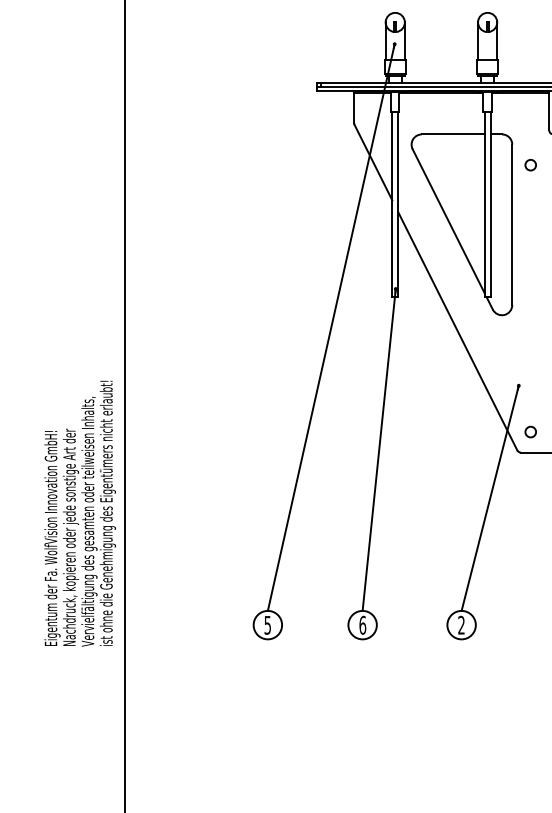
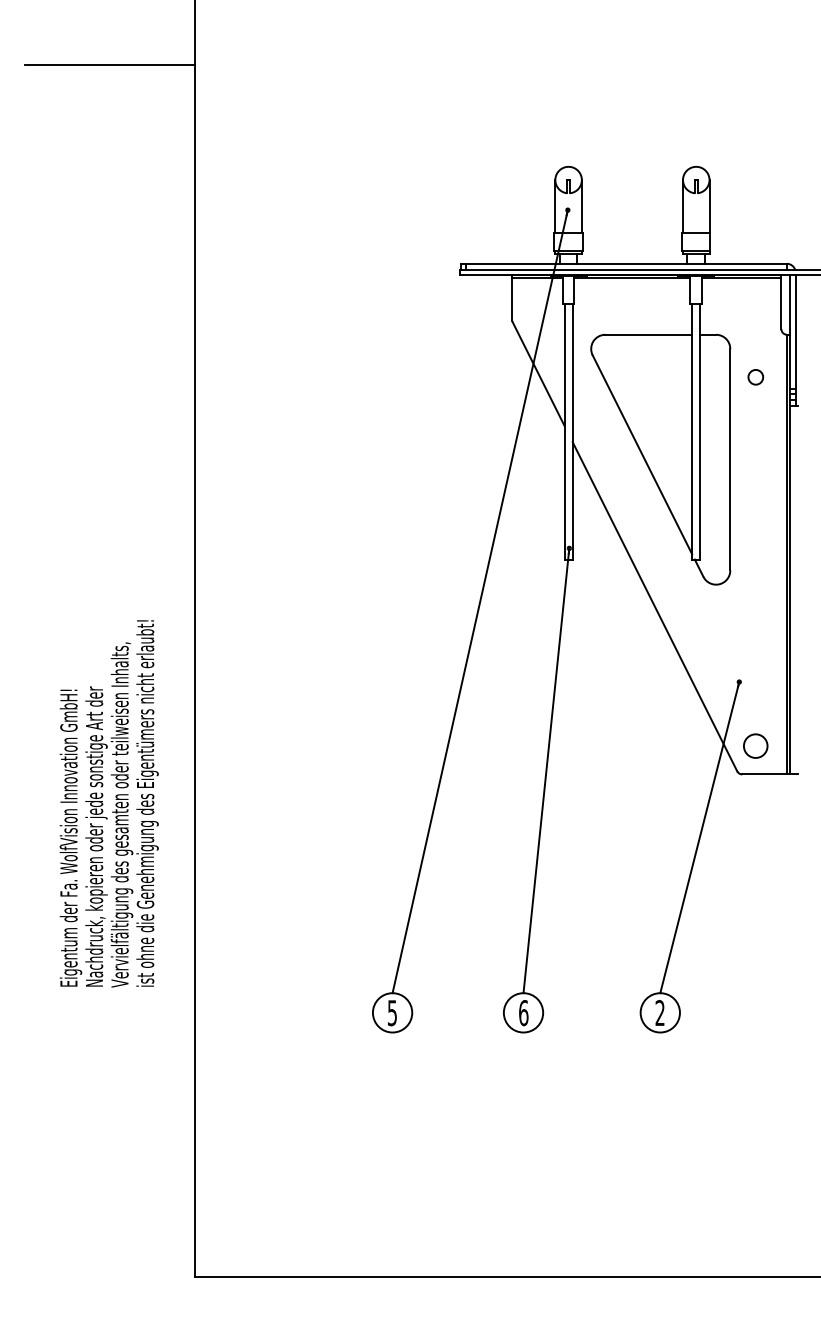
circle: (530, 431) -> (755, 745), size x1.6
text: (79, 513) -> (108, 803), moved

